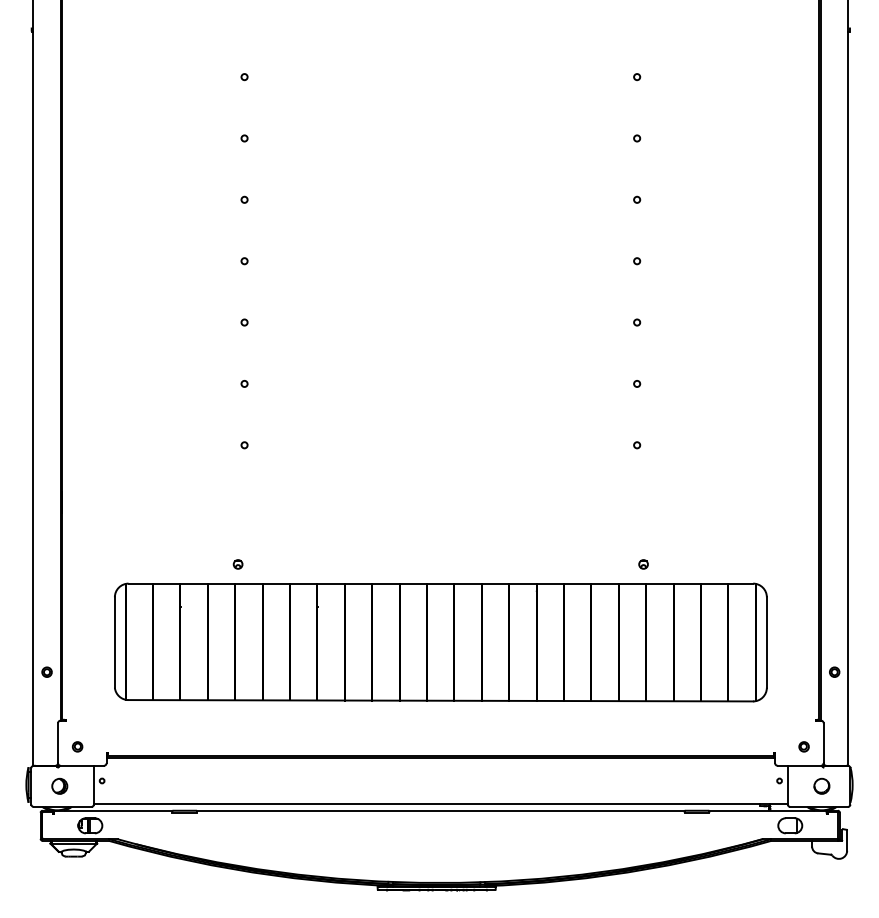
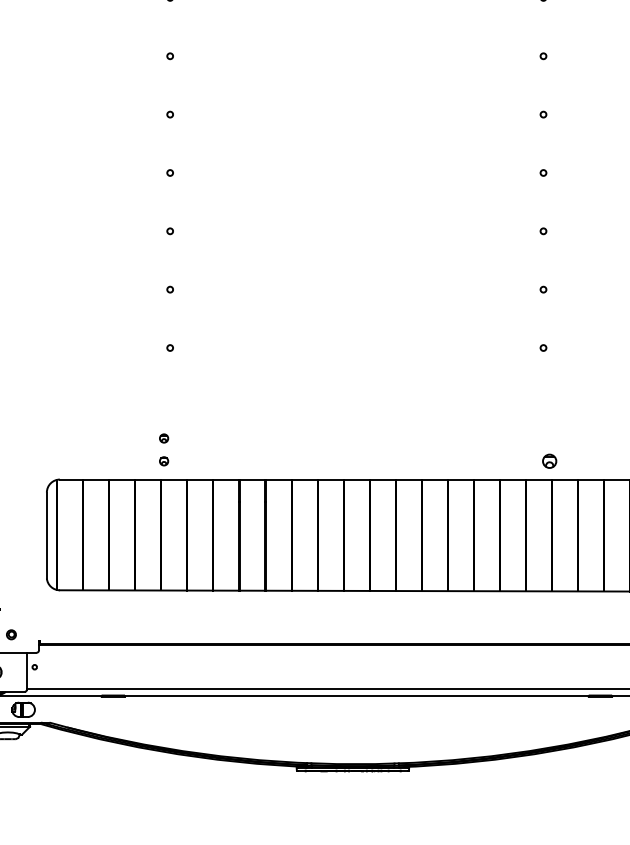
part: (237, 540) -> (163, 438), added
part: (643, 564) -> (549, 461), size x1.6

